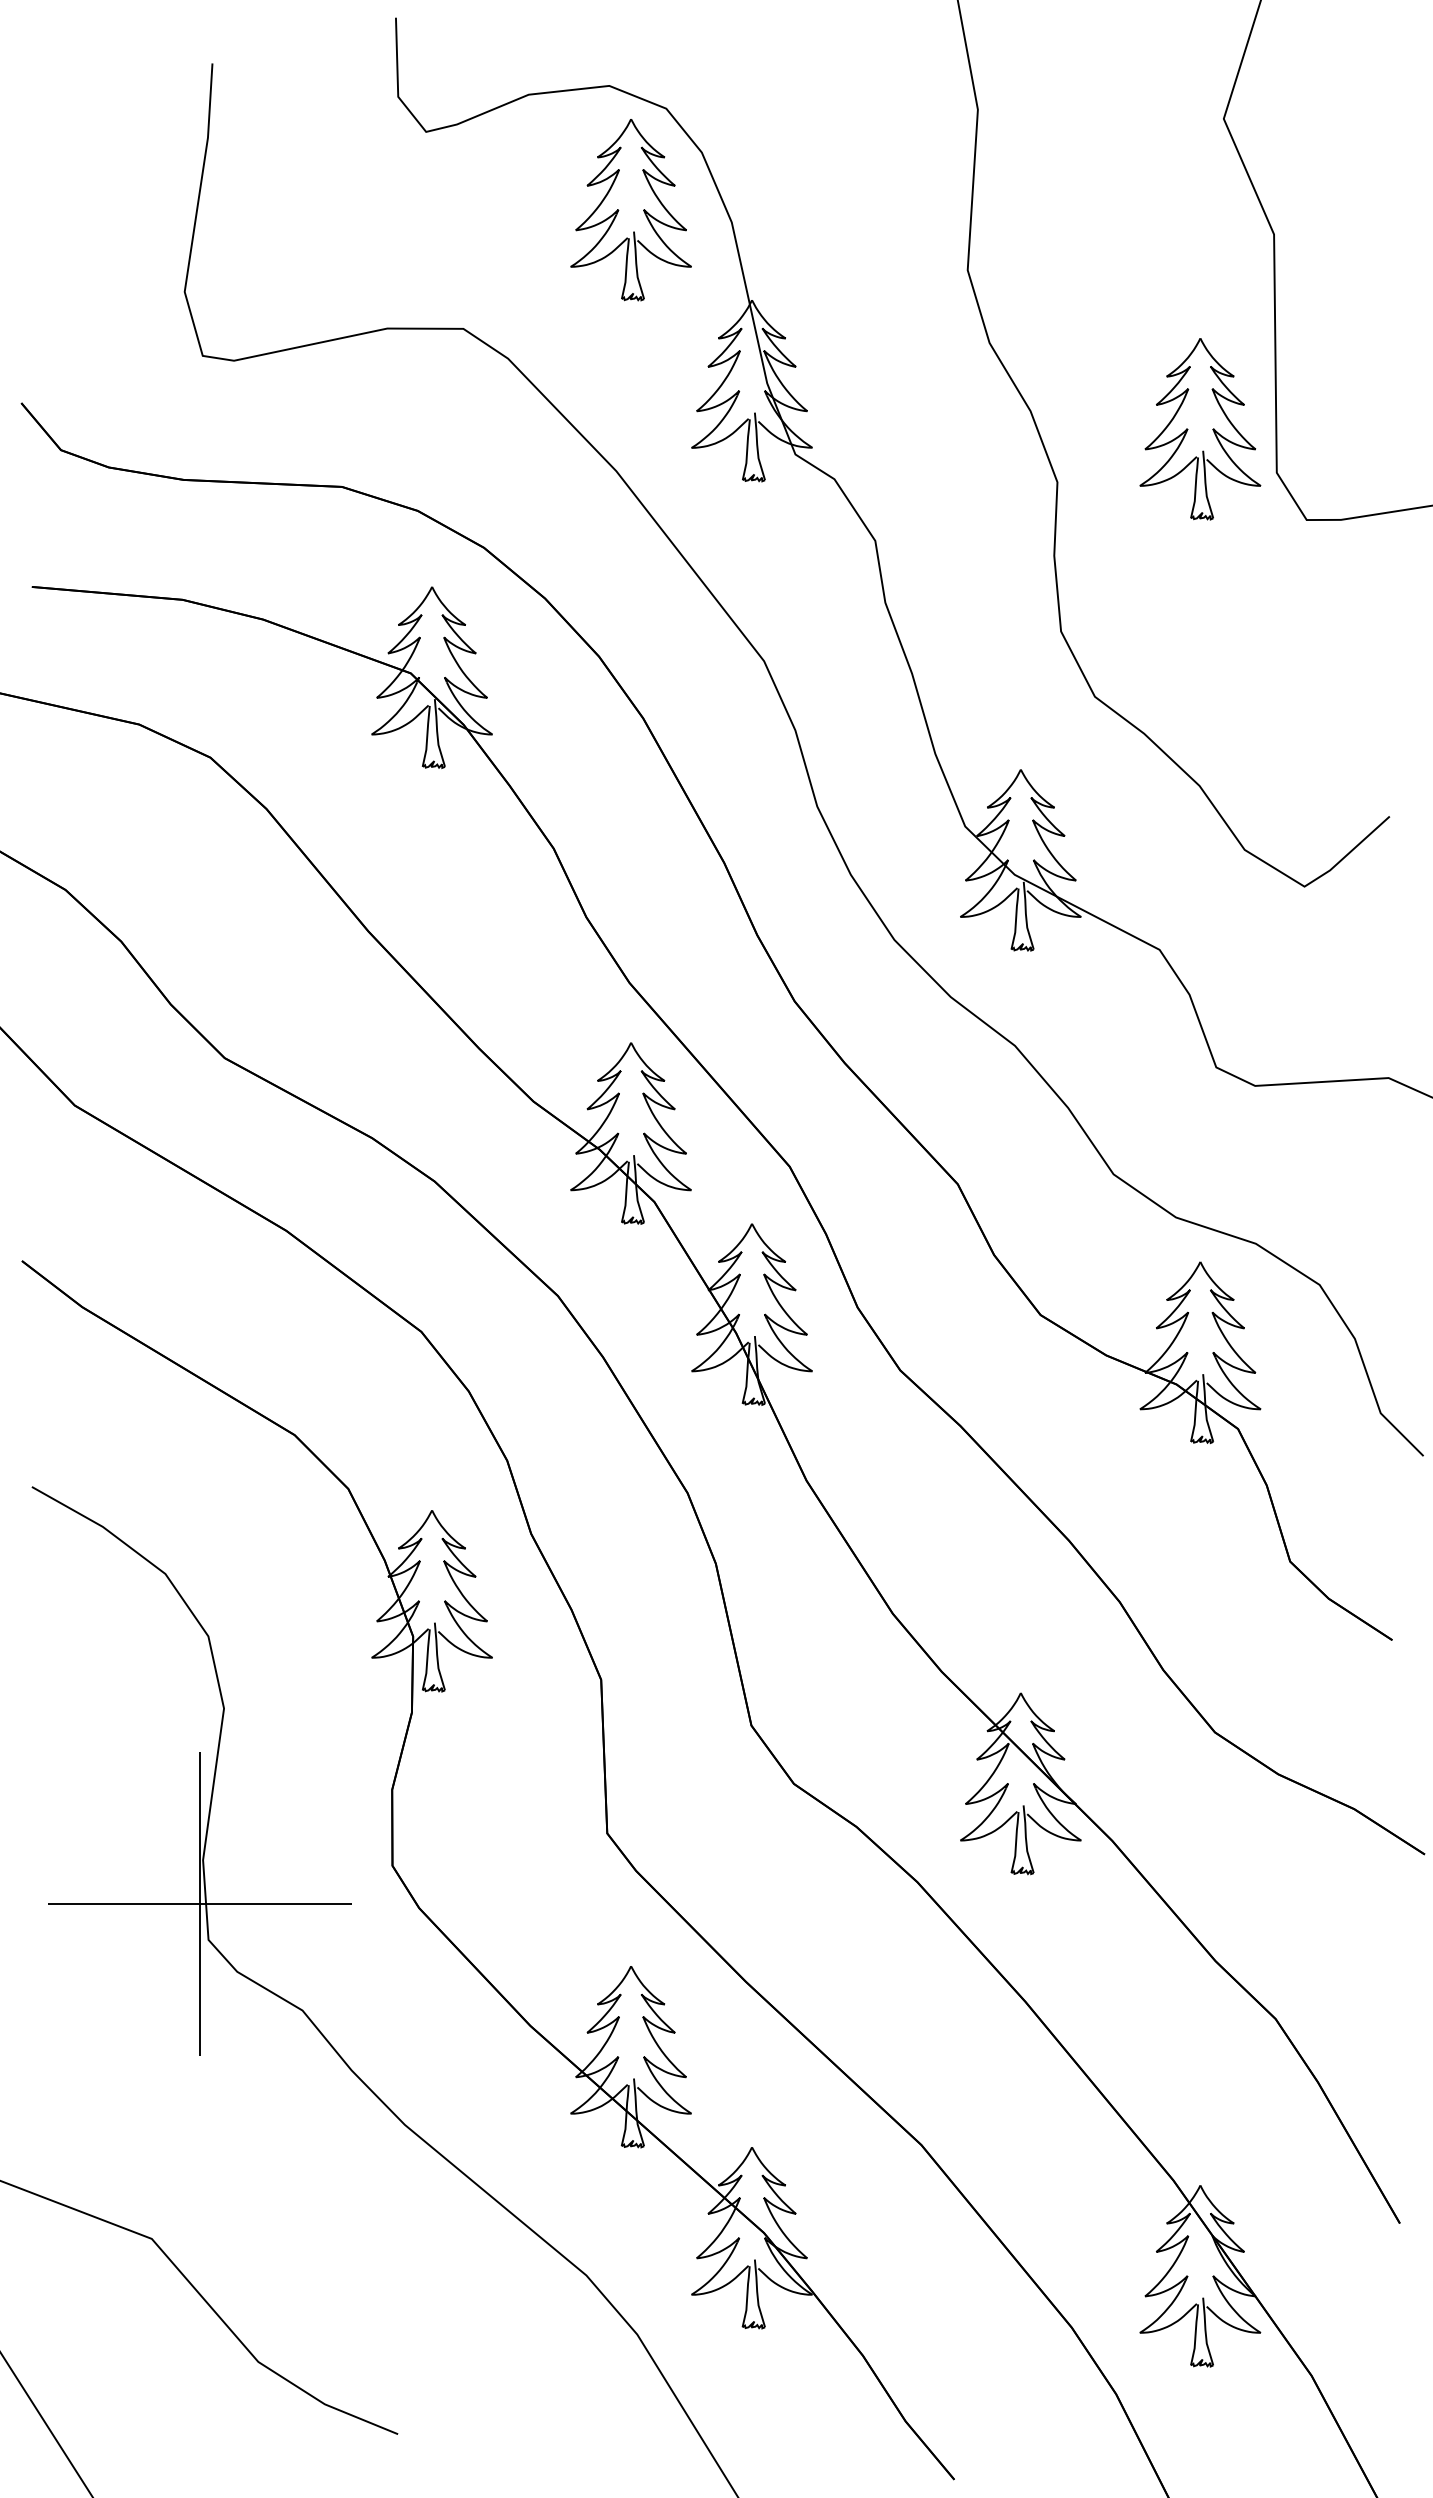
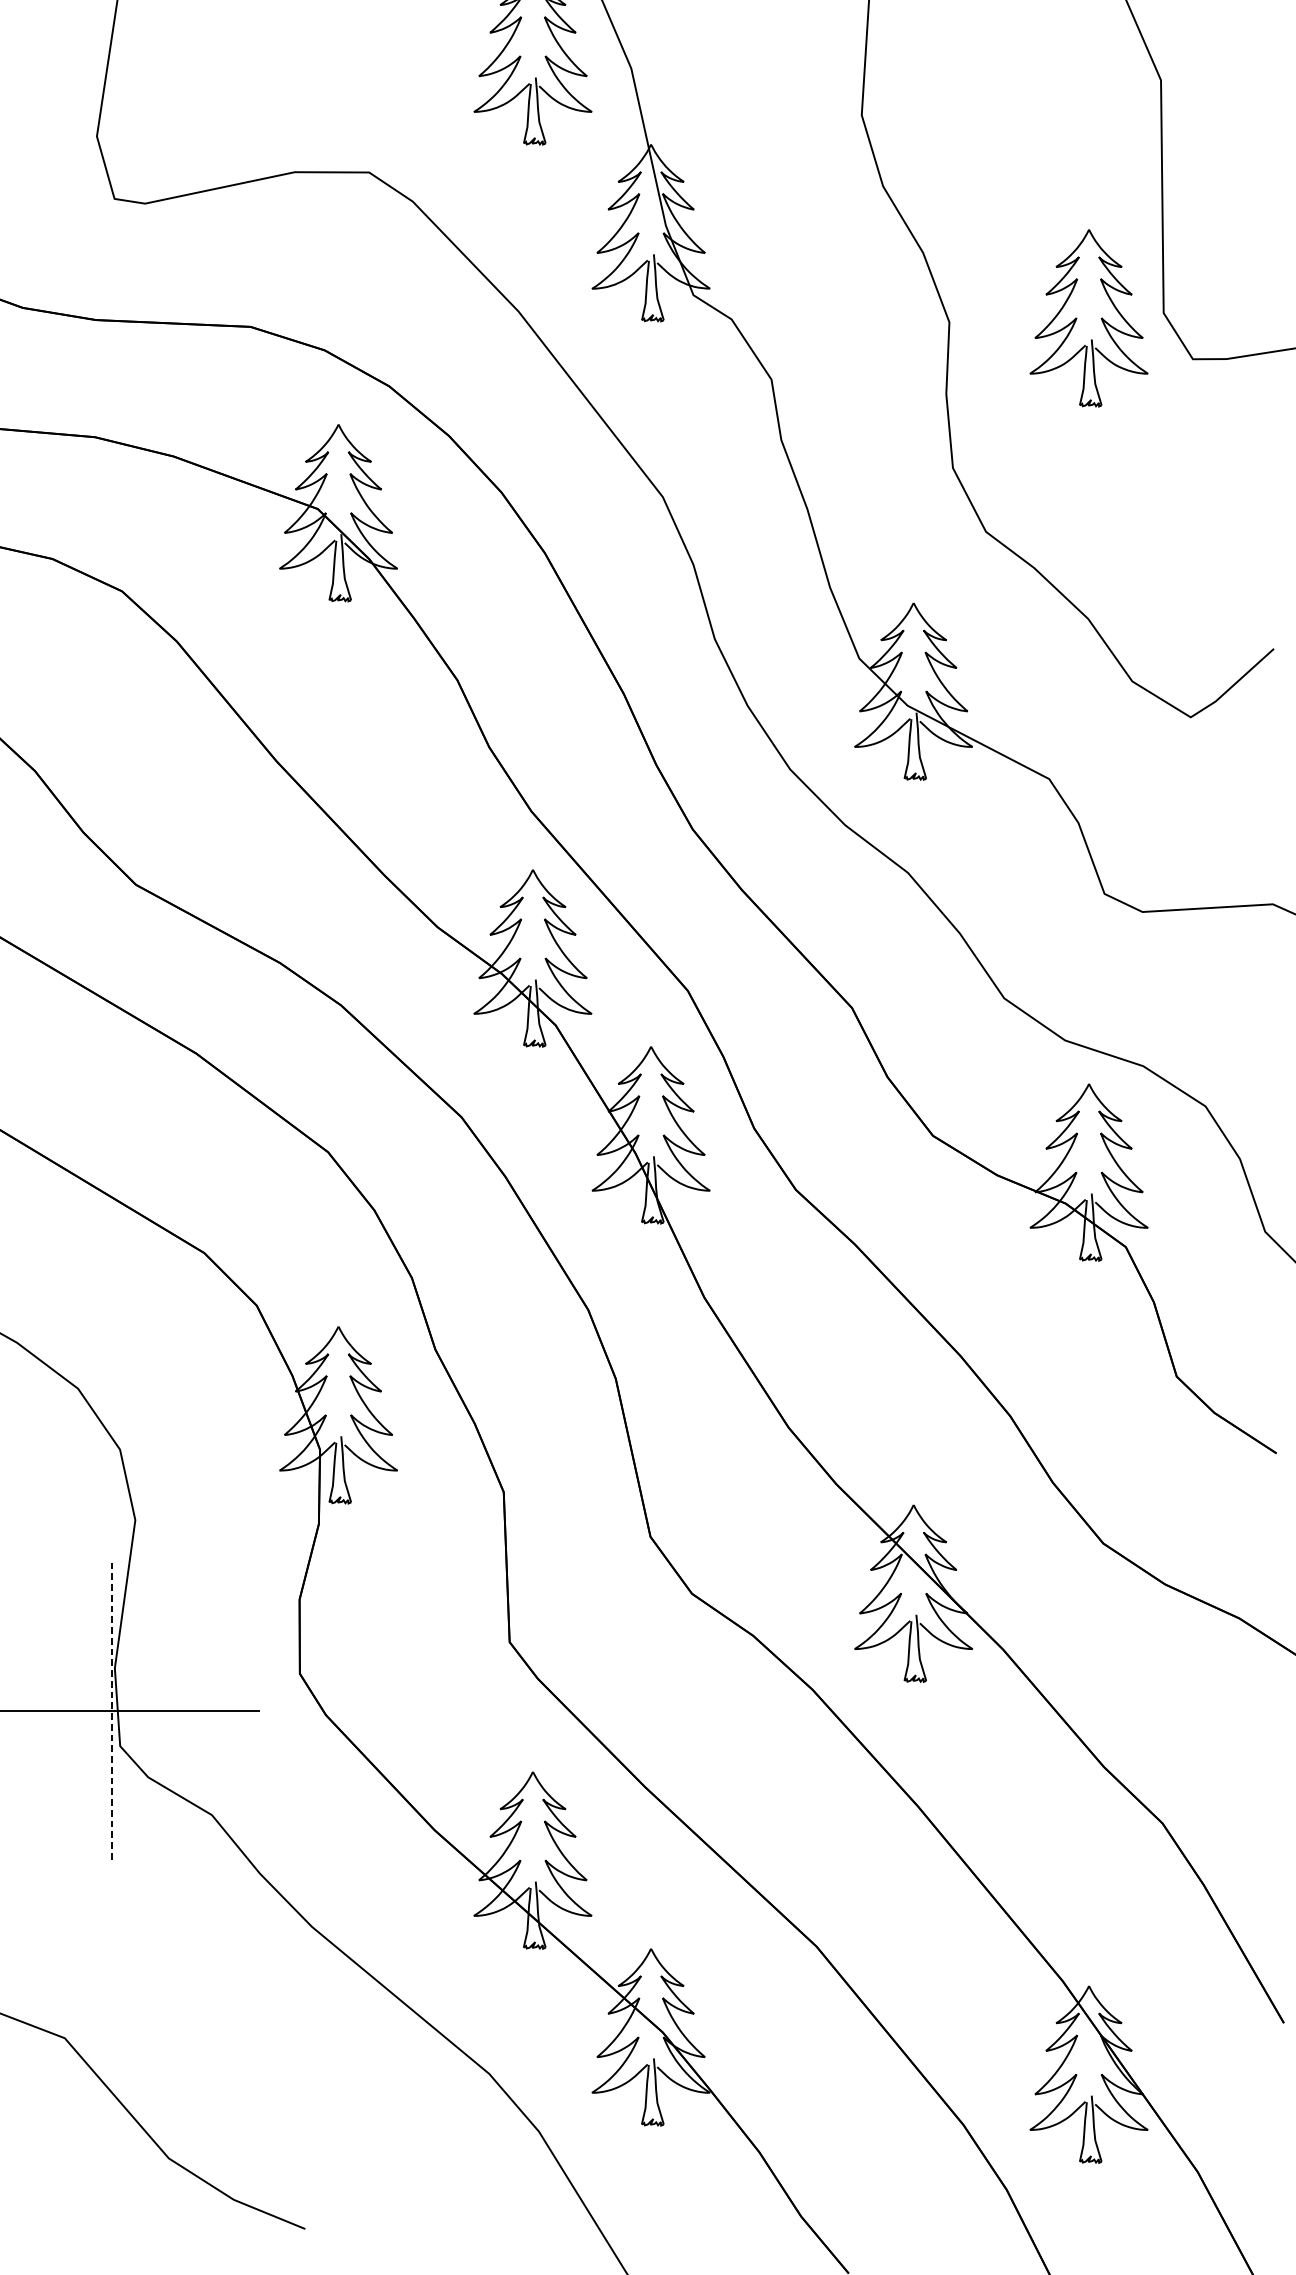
part: (1188, 429) -> (1077, 318), moved
line: (200, 1904) -> (112, 1711), solid -> dashed

